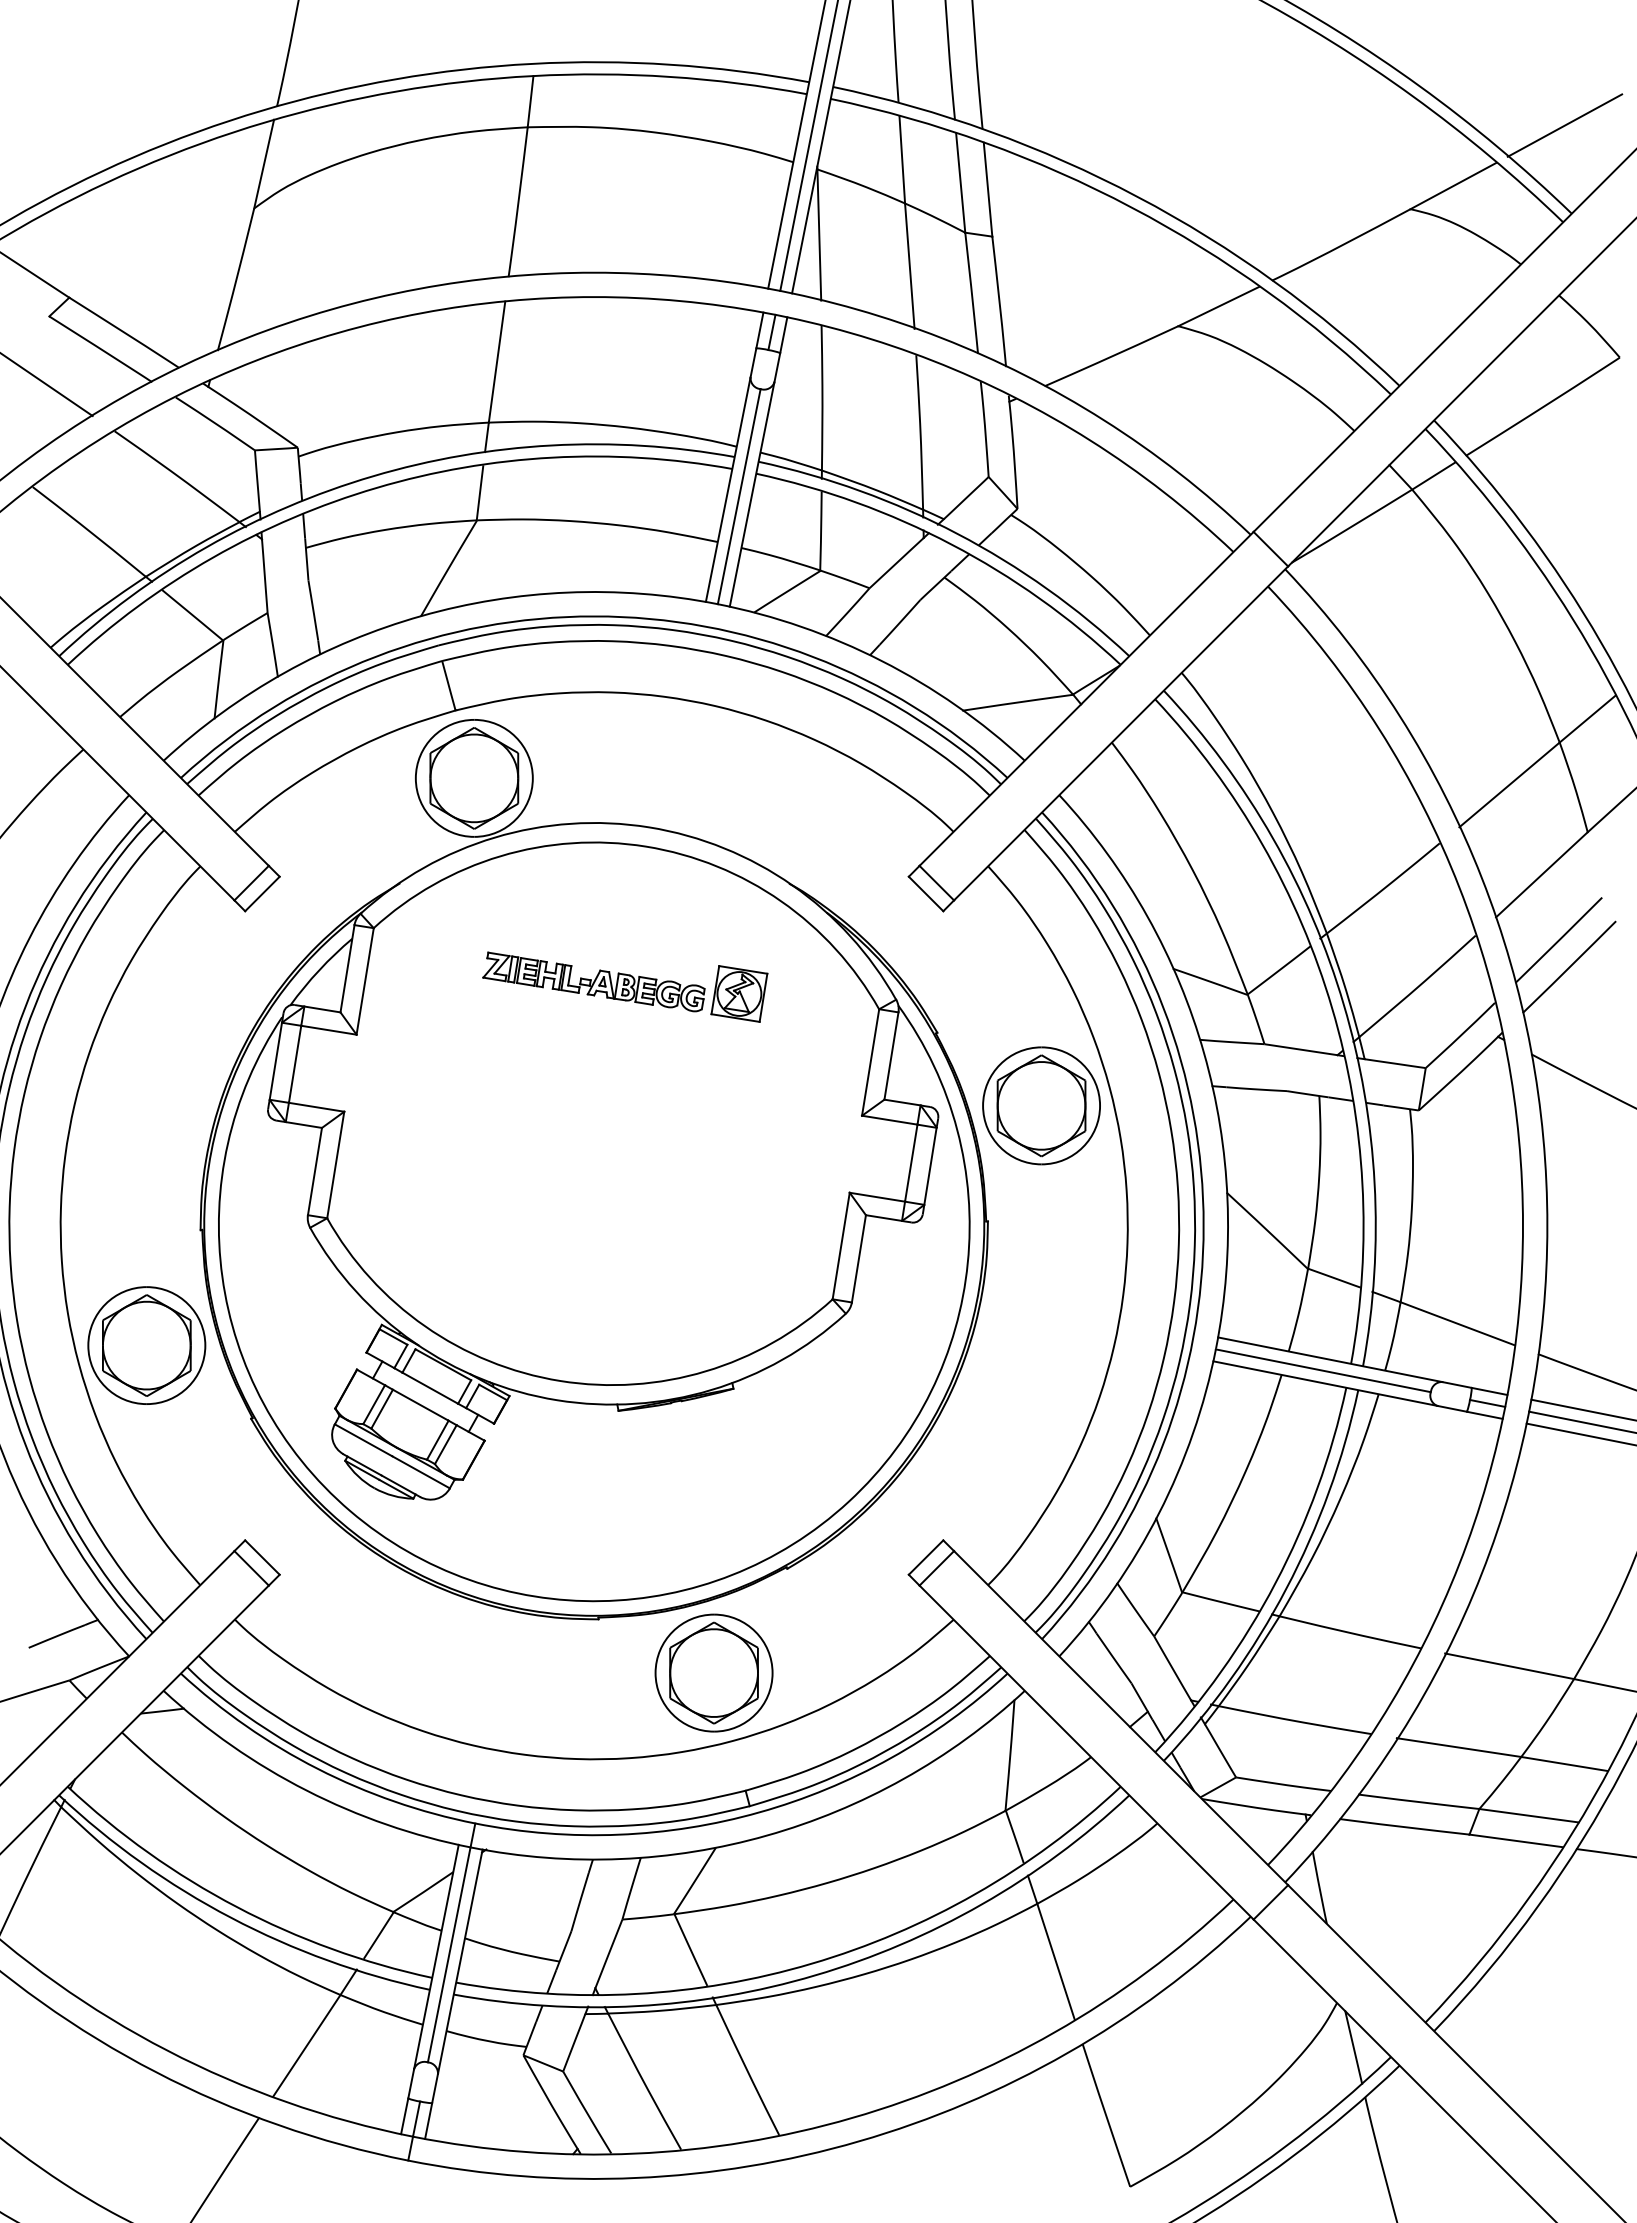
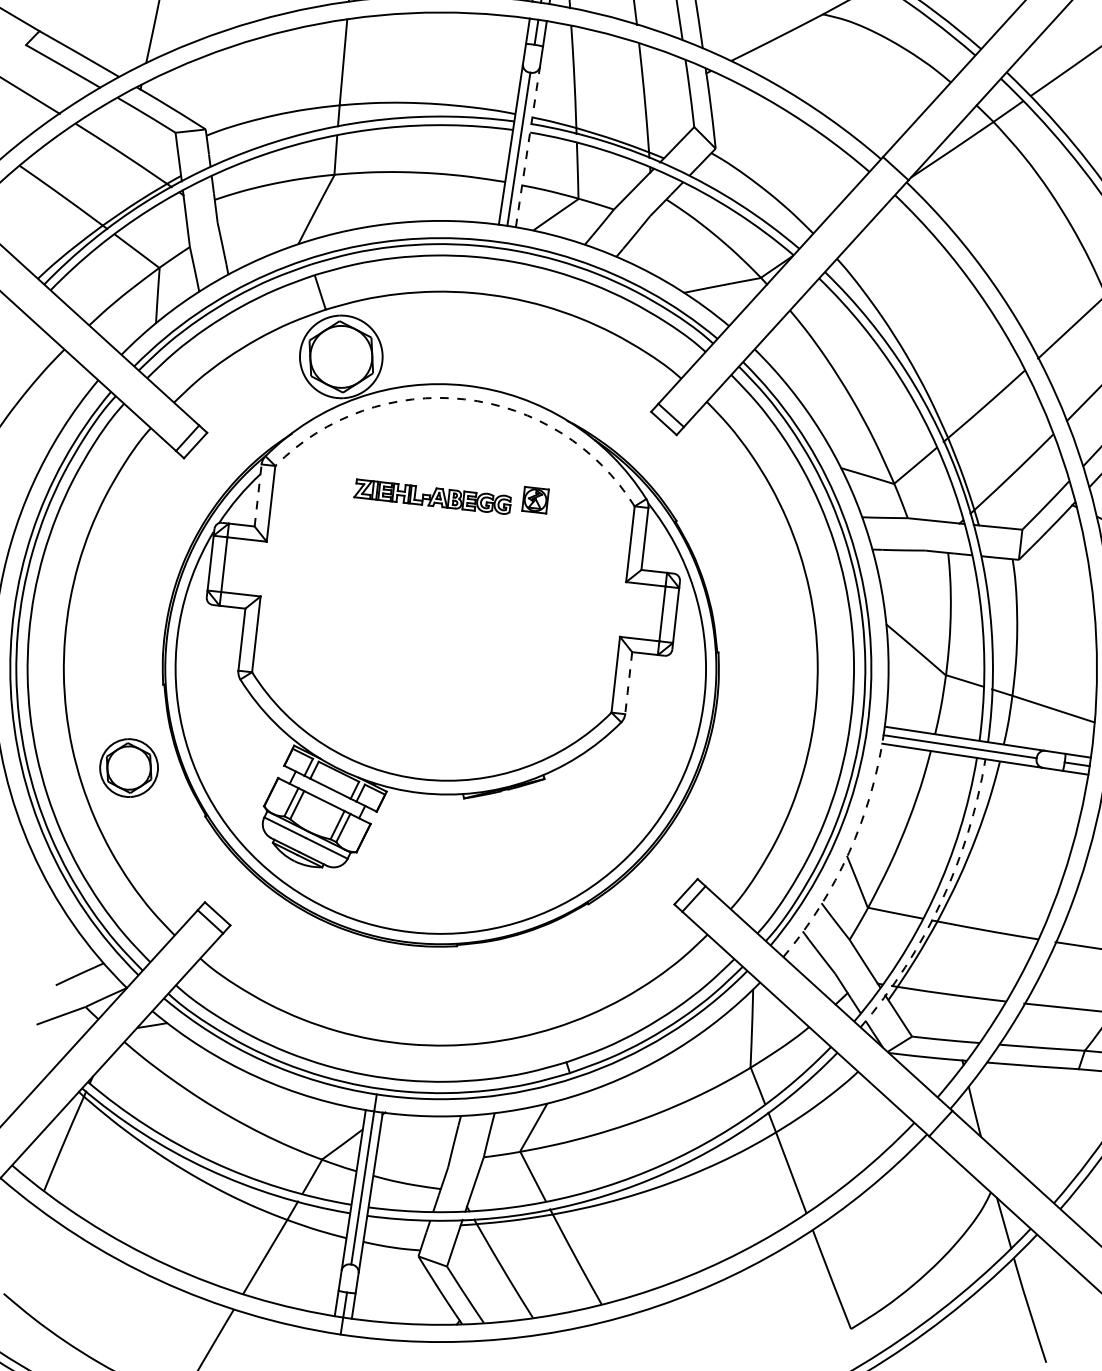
line: (752, 494) -> (528, 147), solid -> dashed
arc: (646, 846) -> (465, 399), solid -> dashed
line: (347, 968) -> (258, 495), solid -> dashed
part: (739, 993) -> (535, 499), size x0.7
part: (1041, 1105) -> (752, 568), removed
line: (858, 1259) -> (628, 683), solid -> dashed
part: (146, 1345) -> (128, 768), size x0.7
arc: (1159, 1513) -> (849, 852), solid -> dashed
arc: (1286, 1588) -> (941, 901), solid -> dashed
part: (713, 1672) -> (539, 979), removed

